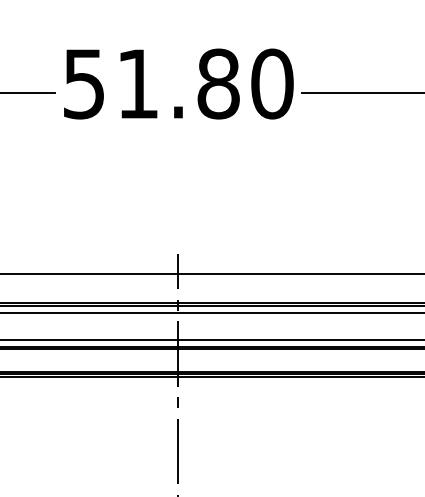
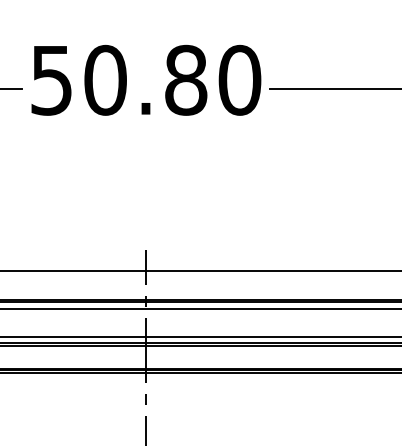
text: (138, 83) -> (106, 79), 51.80 -> 50.80

